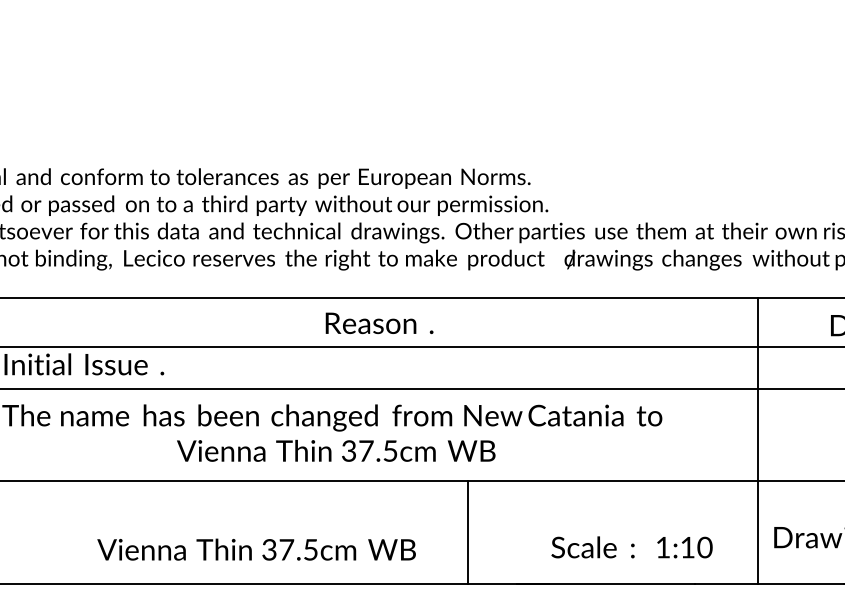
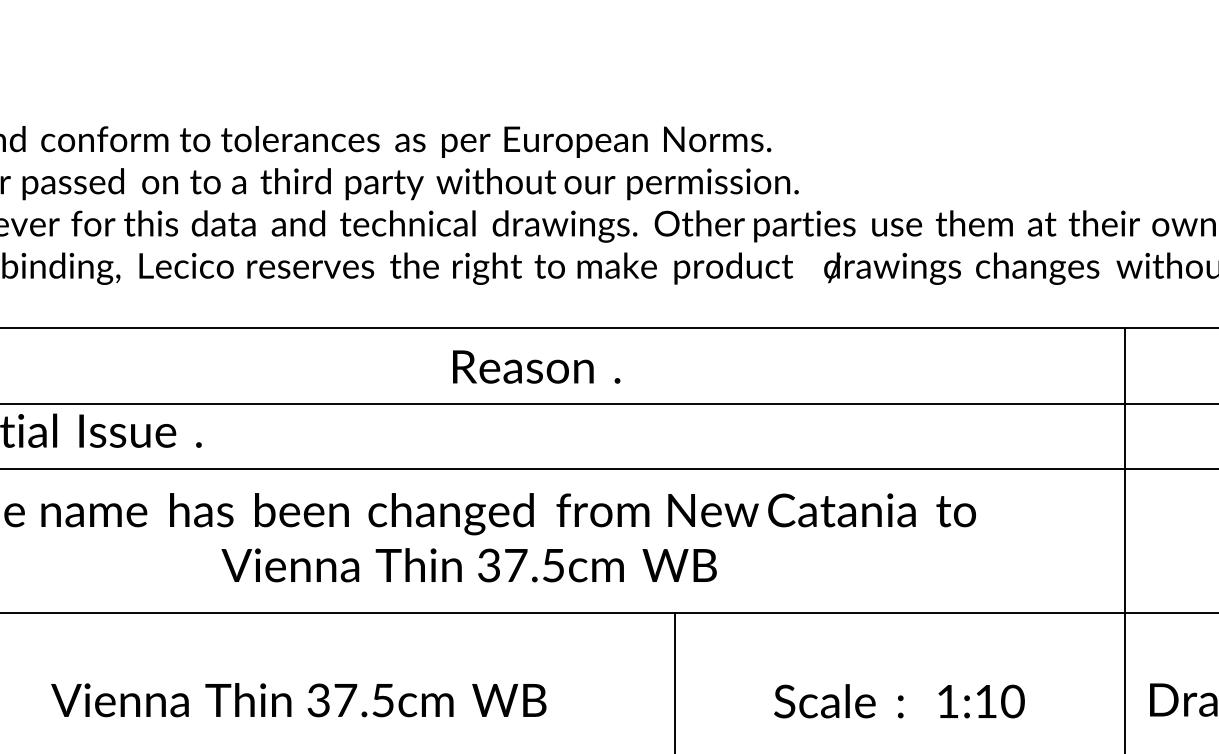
text: (631, 547) -> (898, 701), moved
text: (256, 549) -> (298, 699), moved

